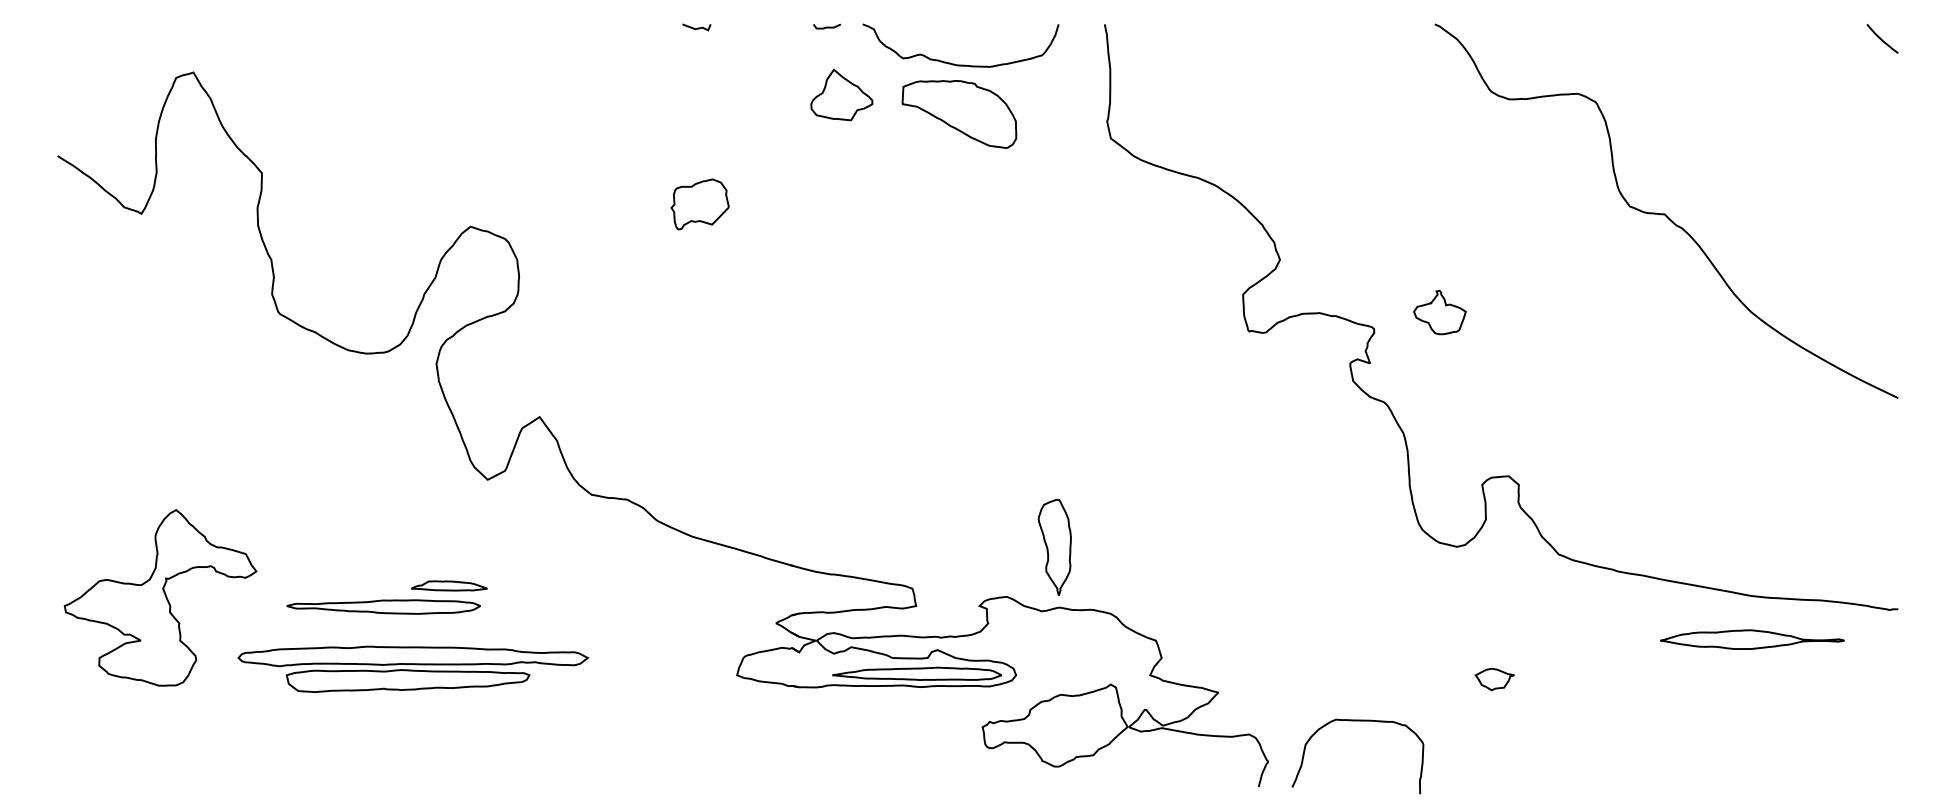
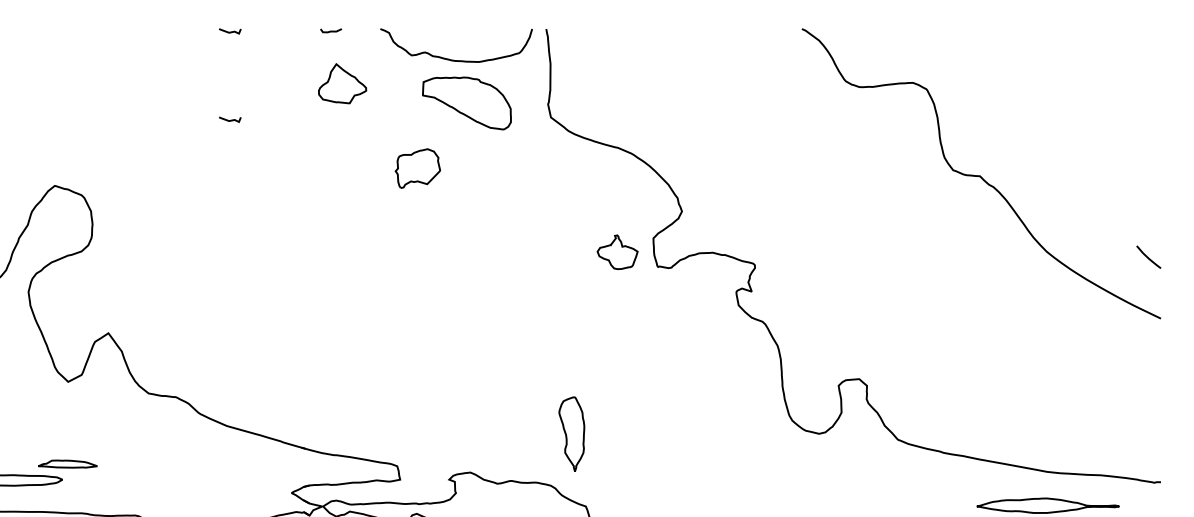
curve: (1881, 38) -> (1147, 256), moved
curve: (954, 63) -> (451, 59), moved
part: (959, 114) -> (467, 103), moved
curve: (697, 141) -> (230, 119), added
part: (699, 204) -> (417, 168), moved
part: (1439, 312) -> (617, 252), moved
part: (1054, 546) -> (571, 433), moved
part: (449, 585) -> (68, 463), moved

